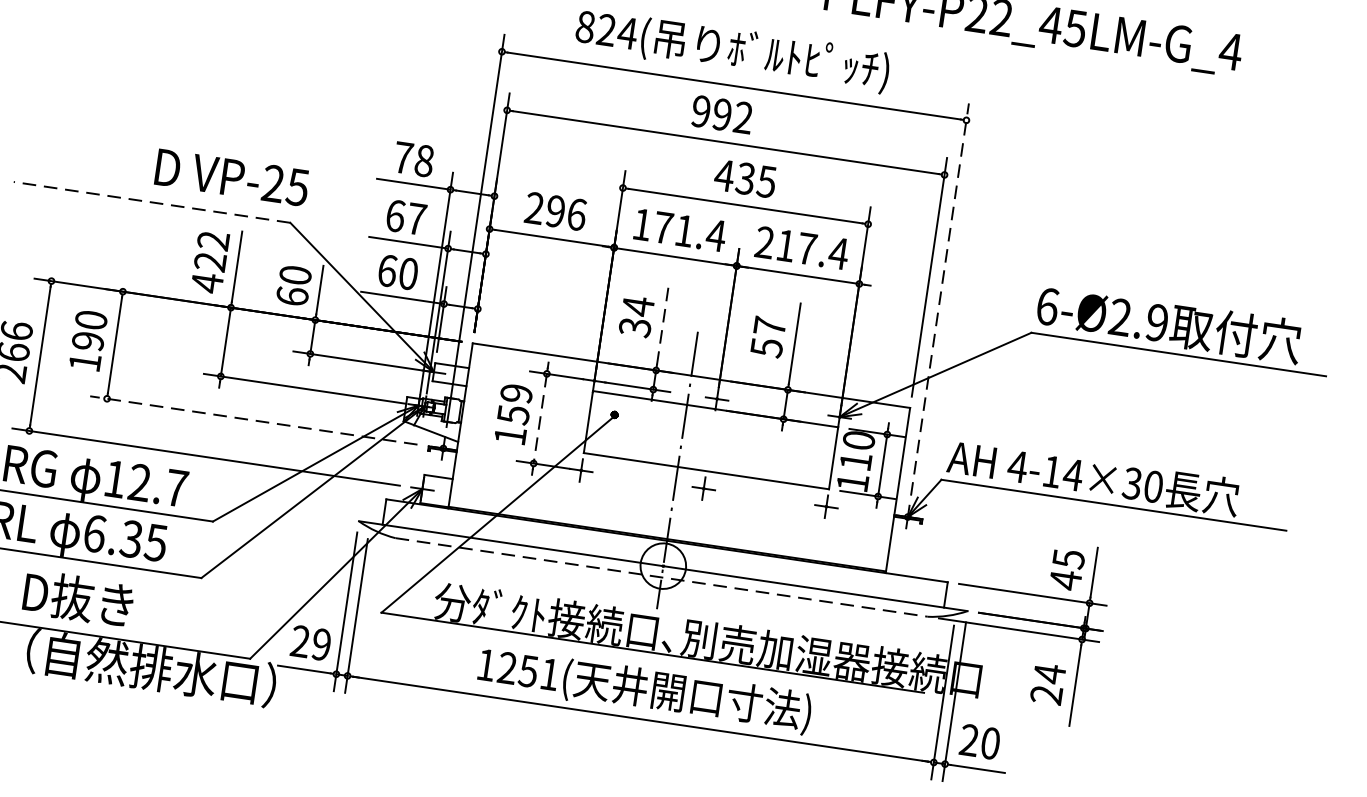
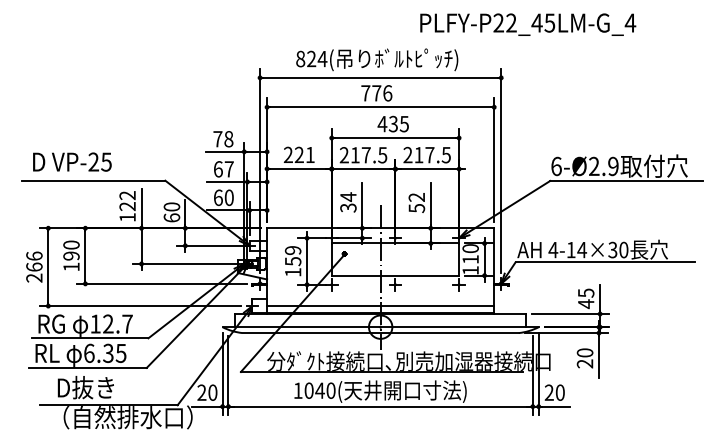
text: (721, 114) -> (376, 93), 992 -> 776
text: (232, 176) -> (72, 161), moved
line: (152, 202) -> (93, 180), dashed -> solid
text: (565, 211) -> (304, 154), 296 -> 221
text: (679, 230) -> (363, 155), 171.4 -> 217.5
text: (838, 254) -> (446, 155), 217.4 -> 217.5
text: (206, 282) -> (127, 217), 422 -> 122
line: (940, 298) -> (501, 170), dashed -> solid
line: (663, 322) -> (362, 203), dashed -> solid
text: (769, 324) -> (416, 196), 57 -> 52
line: (541, 418) -> (307, 261), dashed -> solid
line: (253, 419) -> (161, 283), dashed -> solid
line: (668, 526) -> (380, 306), added
line: (663, 578) -> (381, 333), dashed -> solid
text: (320, 644) -> (212, 392), 29 -> 20
text: (527, 670) -> (319, 390), 1251( -> 1040(
text: (1048, 672) -> (584, 352), 24 -> 20

